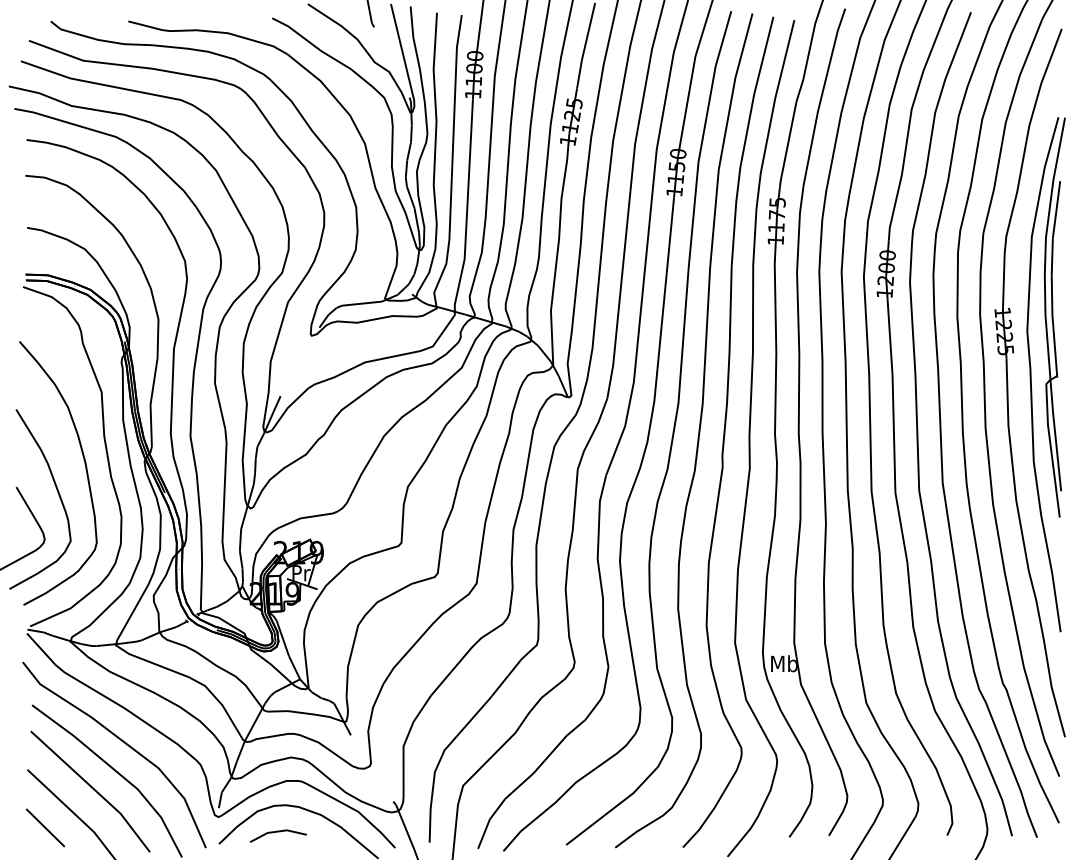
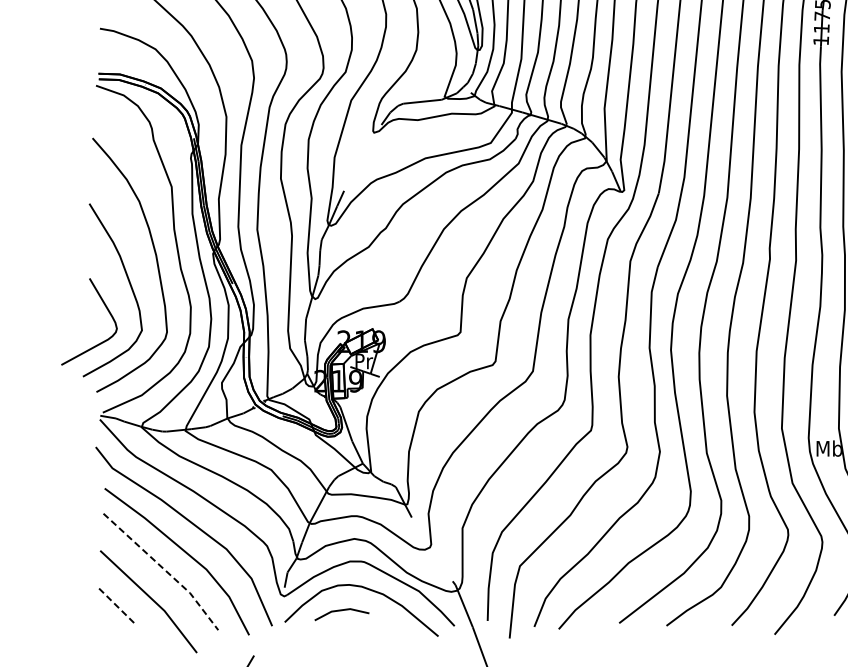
line: (94, 789) -> (164, 569), solid -> dashed
line: (45, 827) -> (117, 606), solid -> dashed

